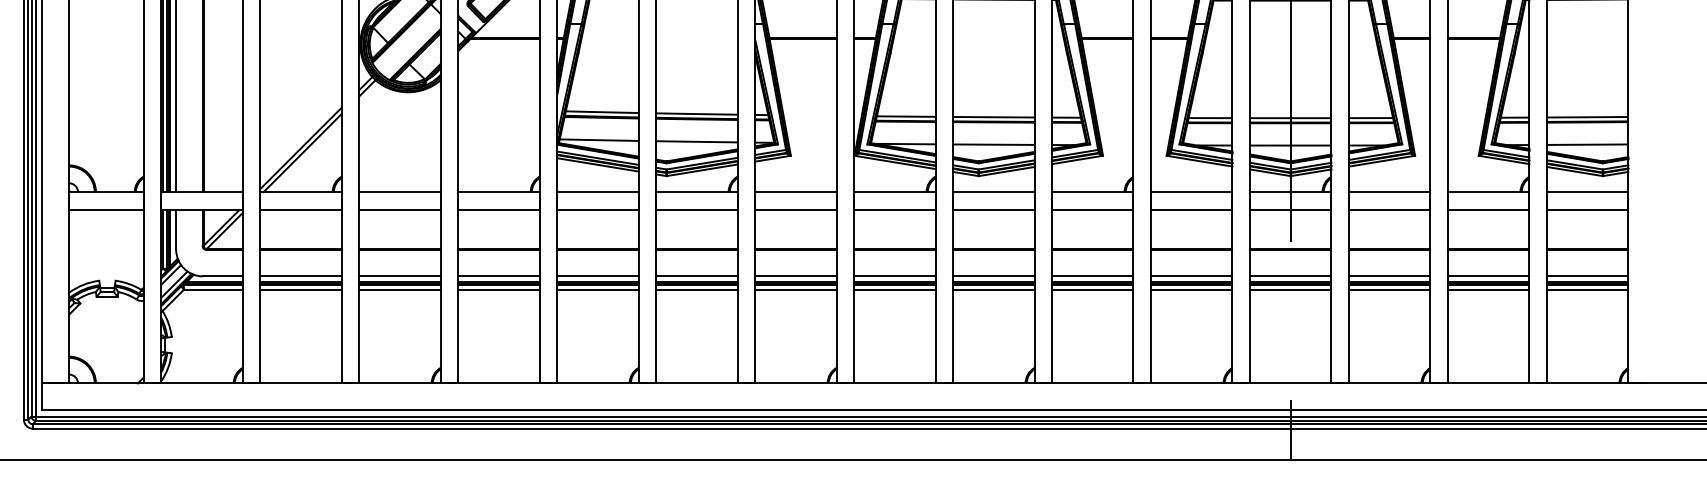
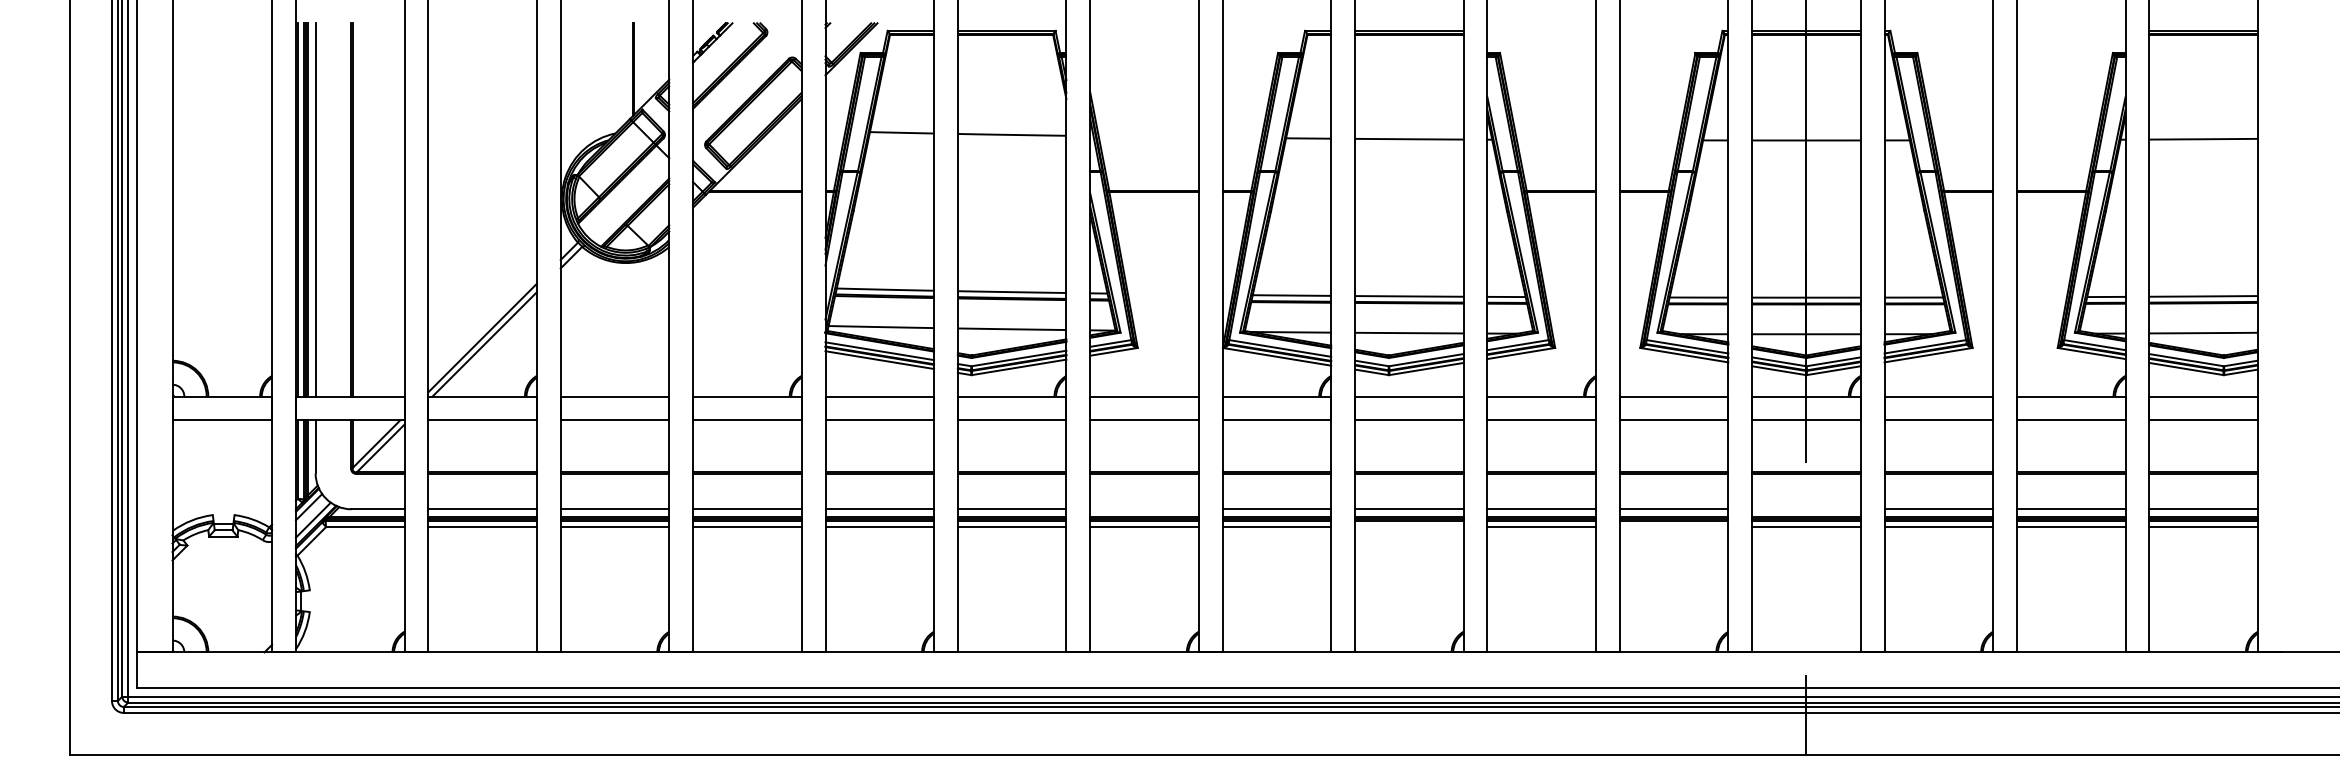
line: (795, 276) -> (1144, 509), removed
line: (1290, 276) -> (1806, 509), removed
line: (994, 290) -> (1409, 527), removed
line: (1191, 290) -> (1673, 527), removed

